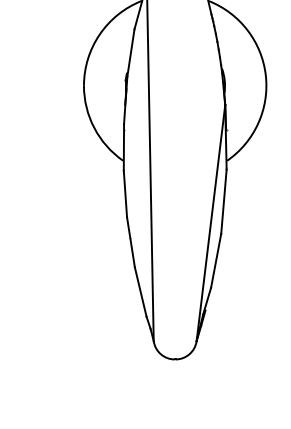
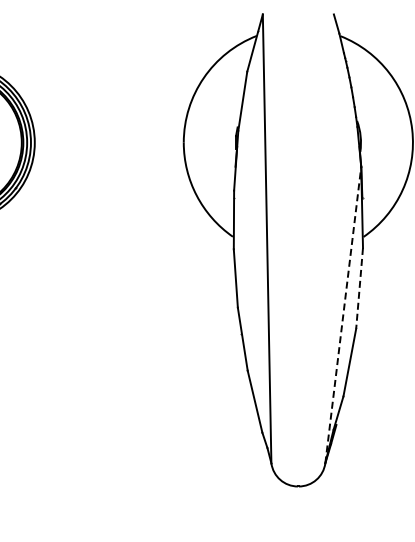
line: (223, 201) -> (359, 288), solid -> dashed
line: (211, 222) -> (343, 314), solid -> dashed

